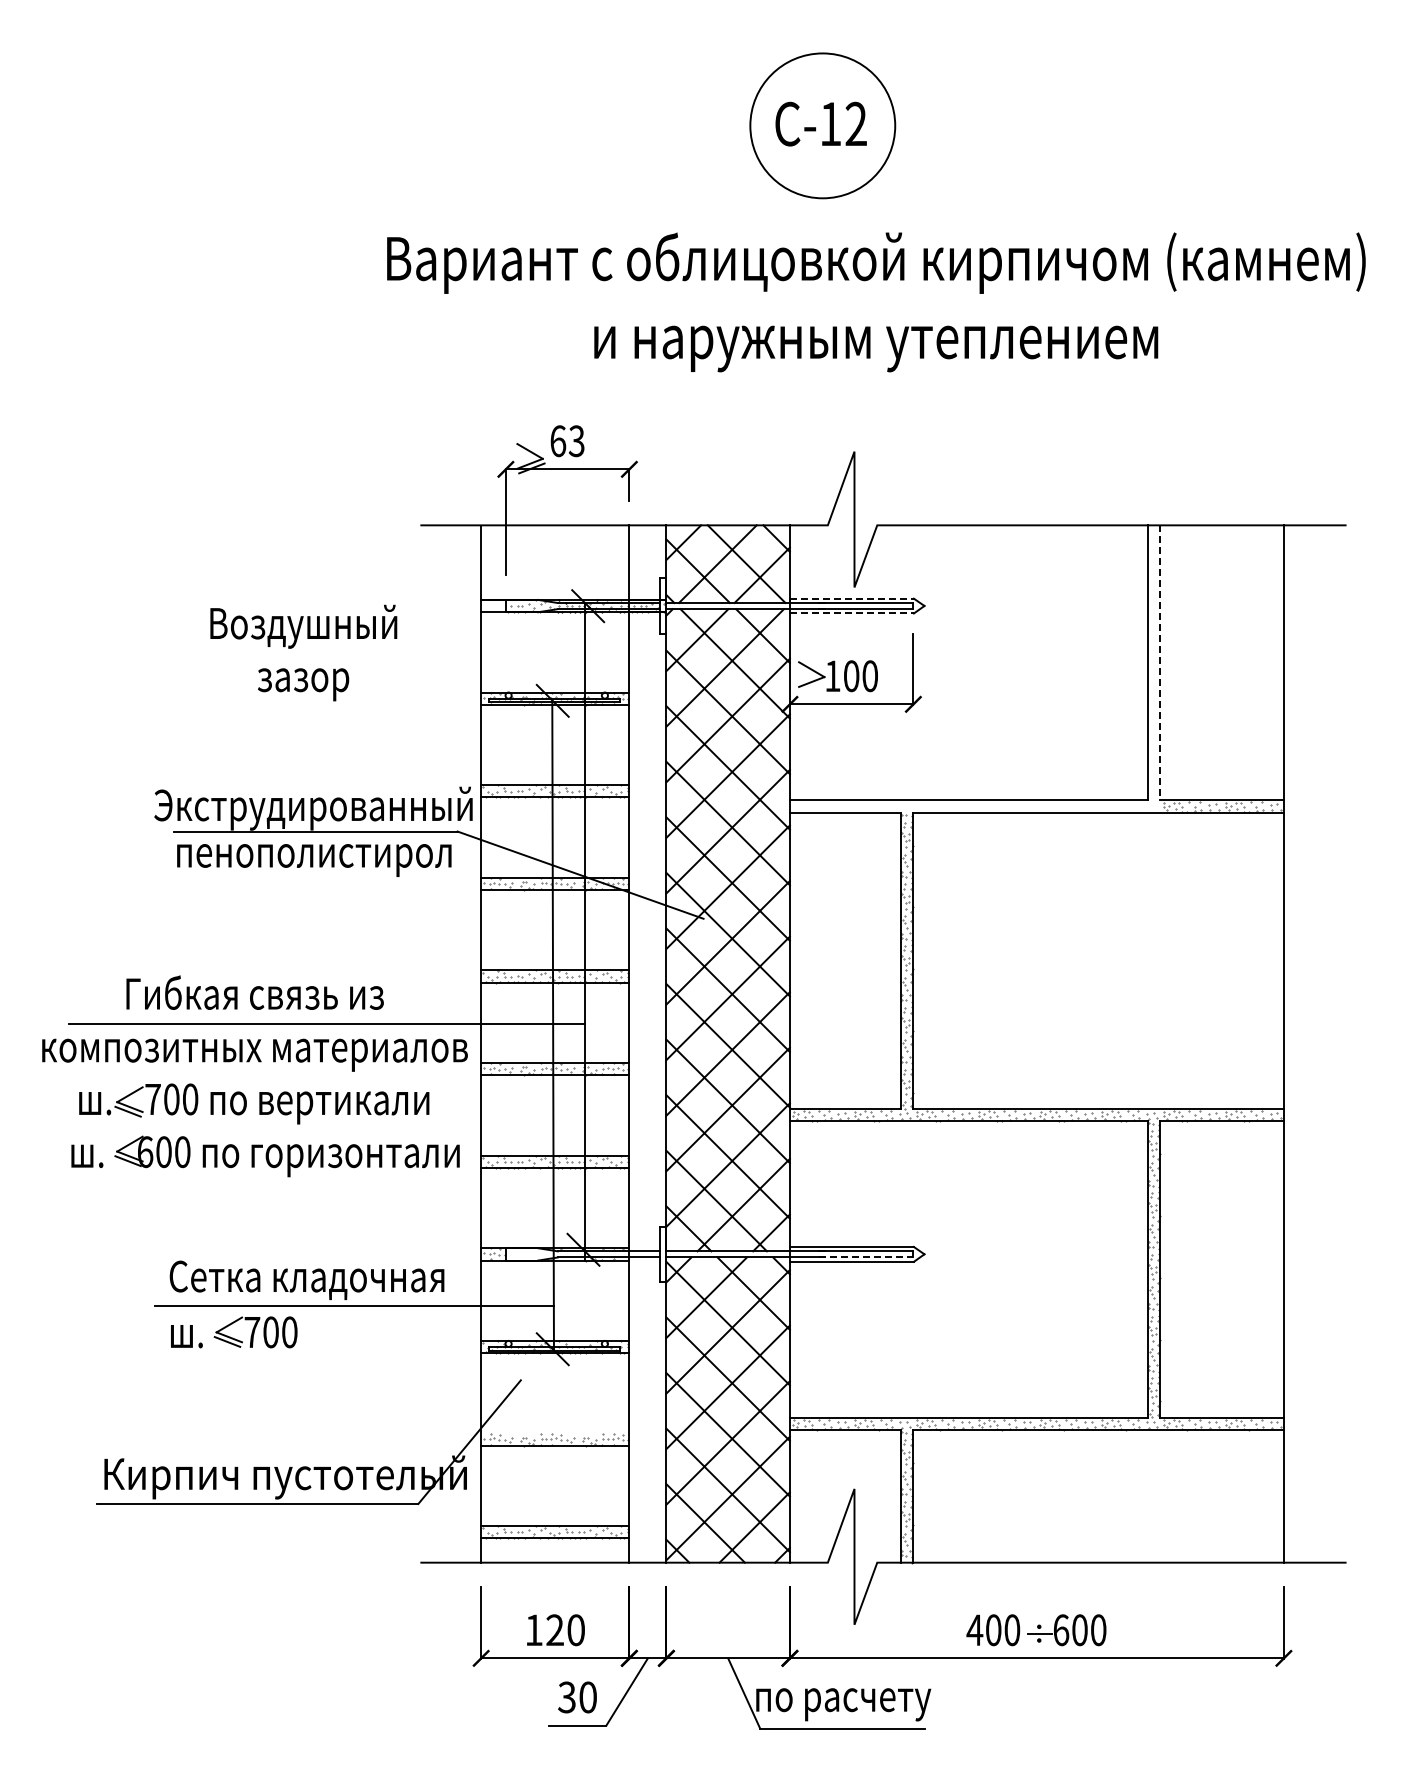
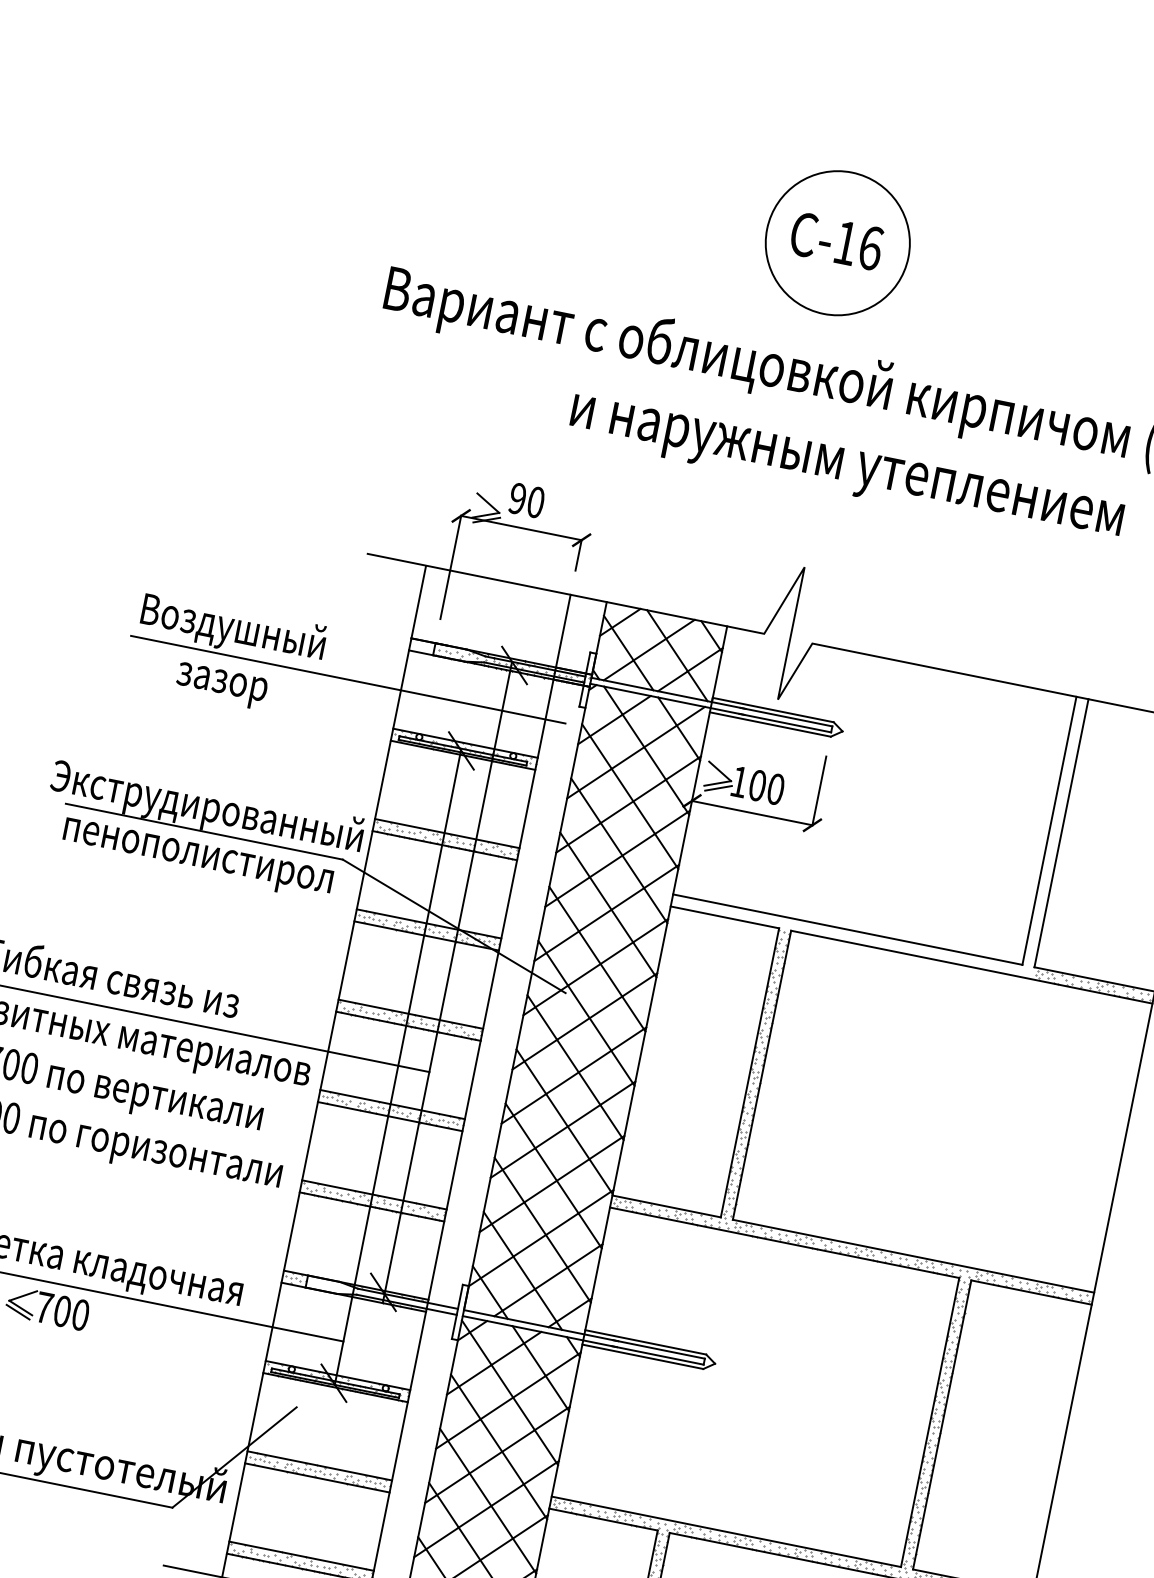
text: (856, 123) -> (871, 247), -12 -> -16
text: (567, 441) -> (526, 500), 63 -> 90
line: (852, 598) -> (773, 710), dashed -> solid
line: (852, 613) -> (770, 724), dashed -> solid
line: (426, 653) -> (347, 679), added
line: (1160, 663) -> (1061, 833), dashed -> solid
line: (813, 686) -> (718, 788), added
line: (866, 1257) -> (657, 1355), dashed -> solid
line: (555, 1433) -> (319, 1465), added

